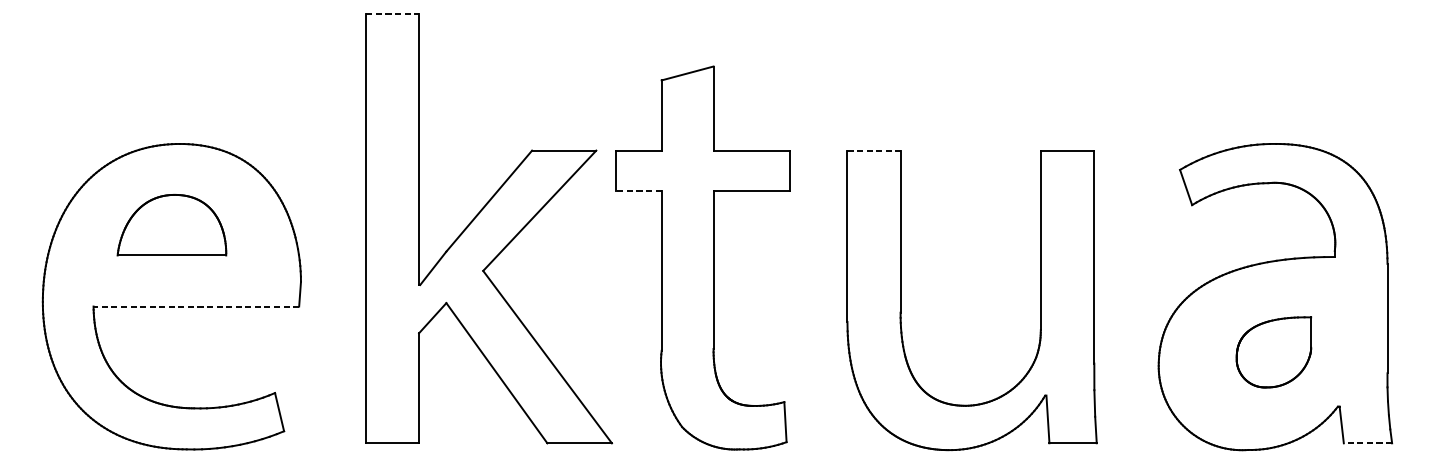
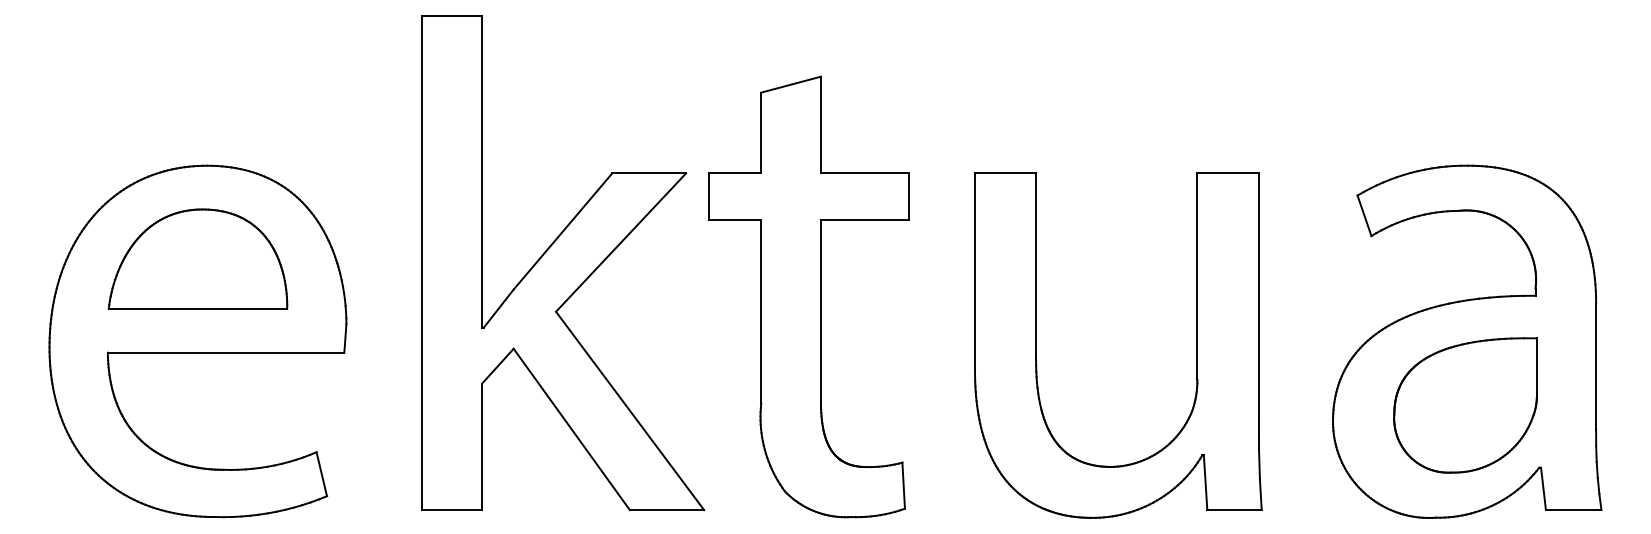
line: (393, 14) -> (452, 16), dashed -> solid
line: (873, 150) -> (1005, 173), dashed -> solid
line: (638, 190) -> (734, 219), dashed -> solid
part: (171, 224) -> (197, 258), size x1.43
line: (195, 306) -> (225, 352), dashed -> solid
part: (1273, 352) -> (1465, 405), size x1.67
line: (1367, 443) -> (1573, 510), dashed -> solid

